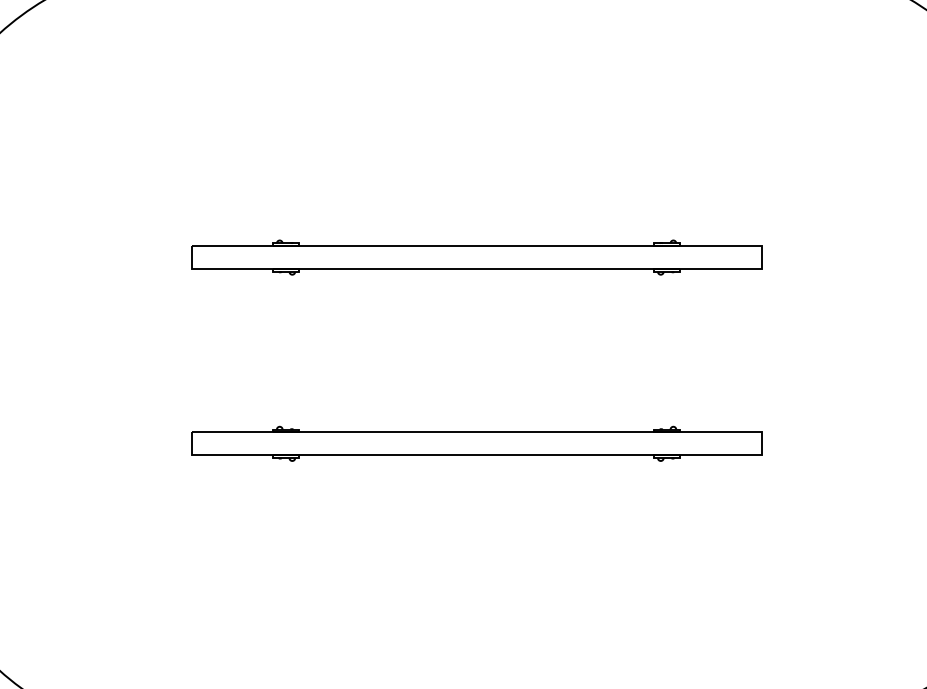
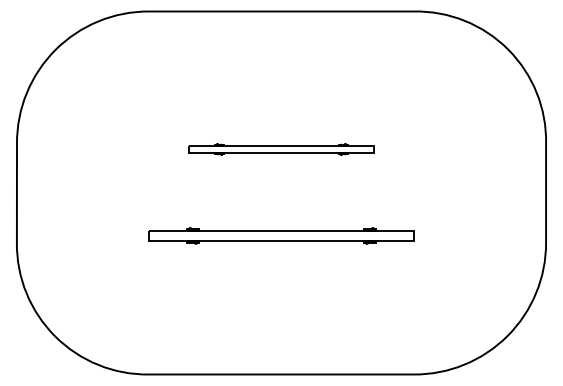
part: (476, 257) -> (281, 149), size x0.7

